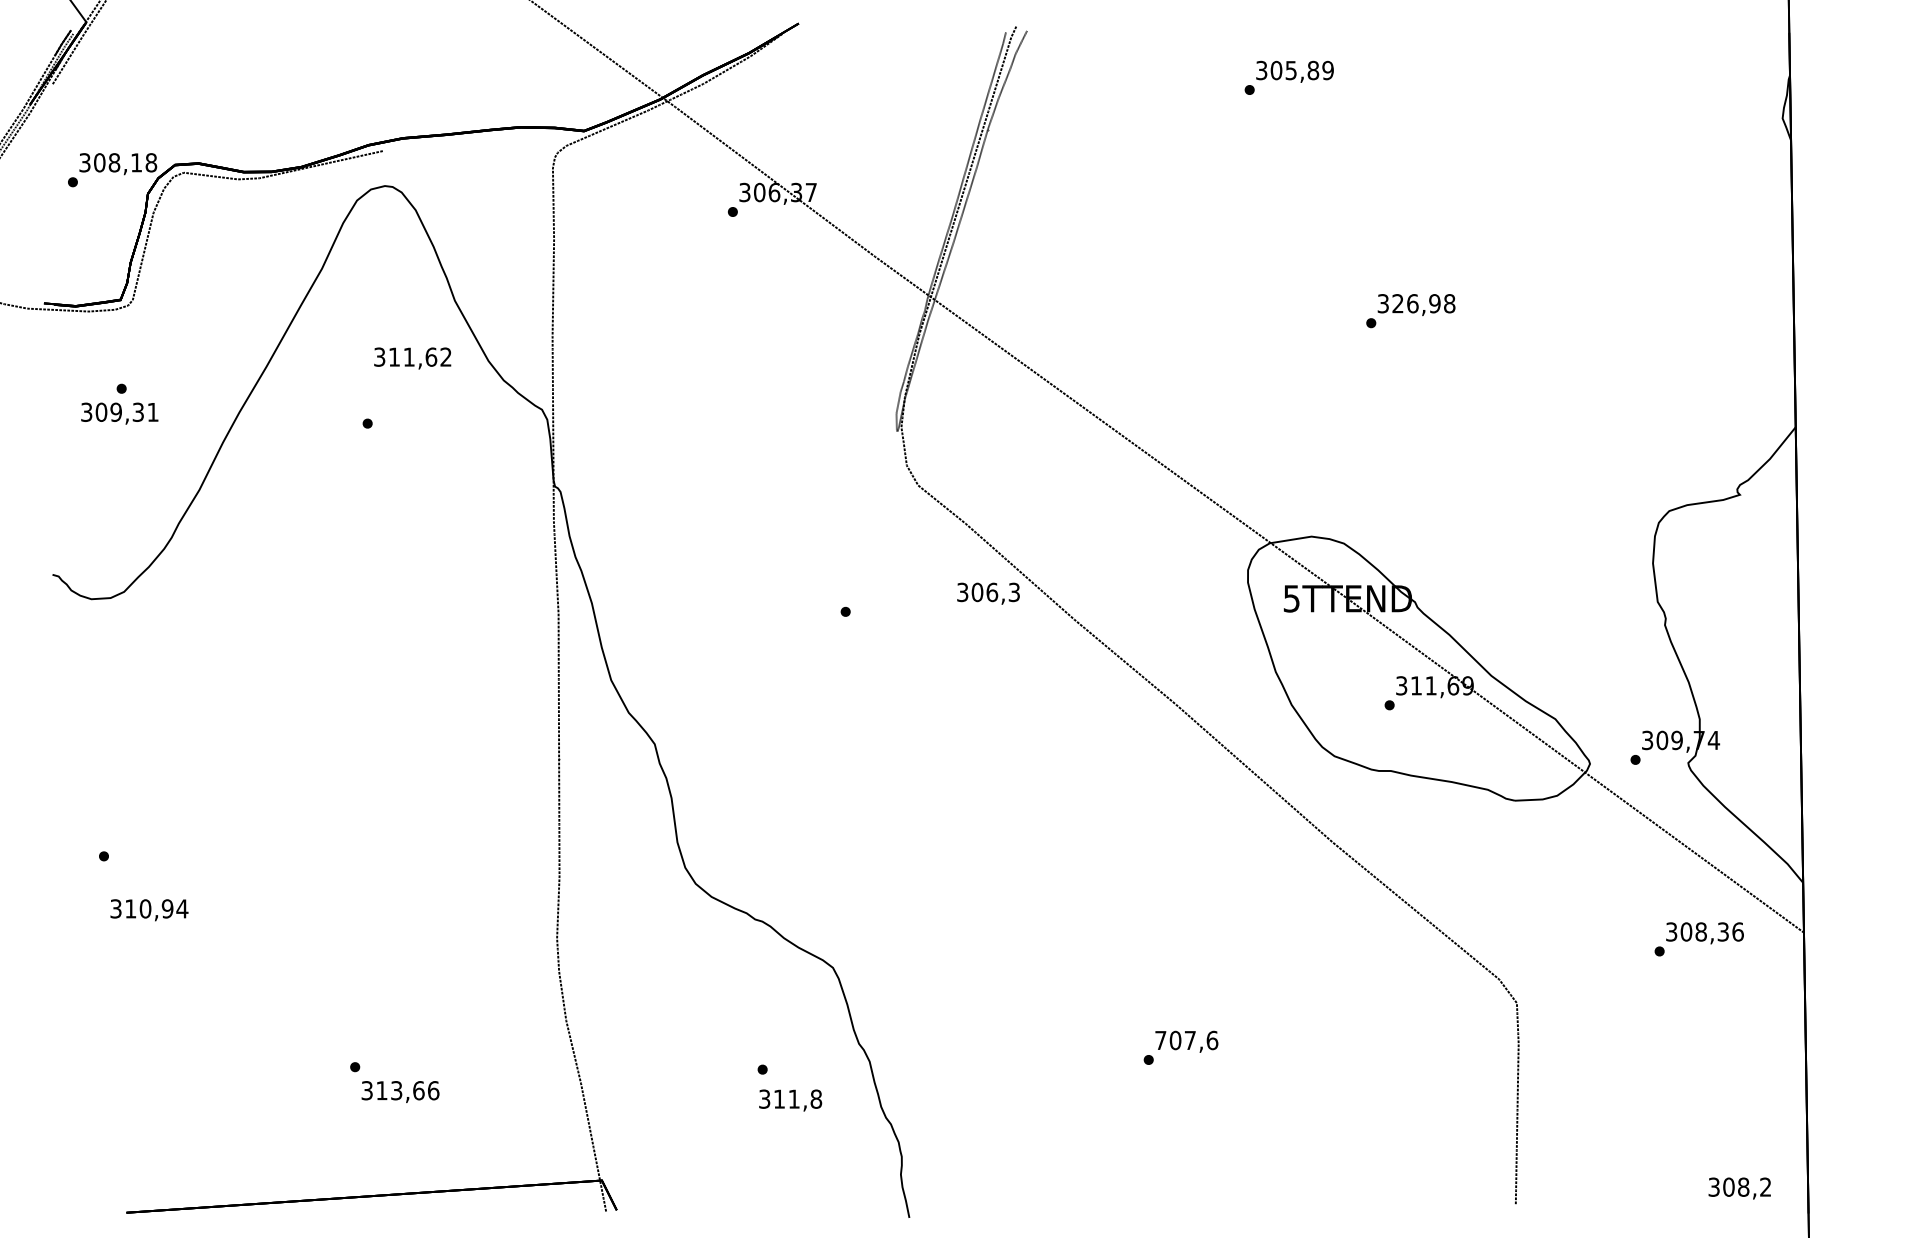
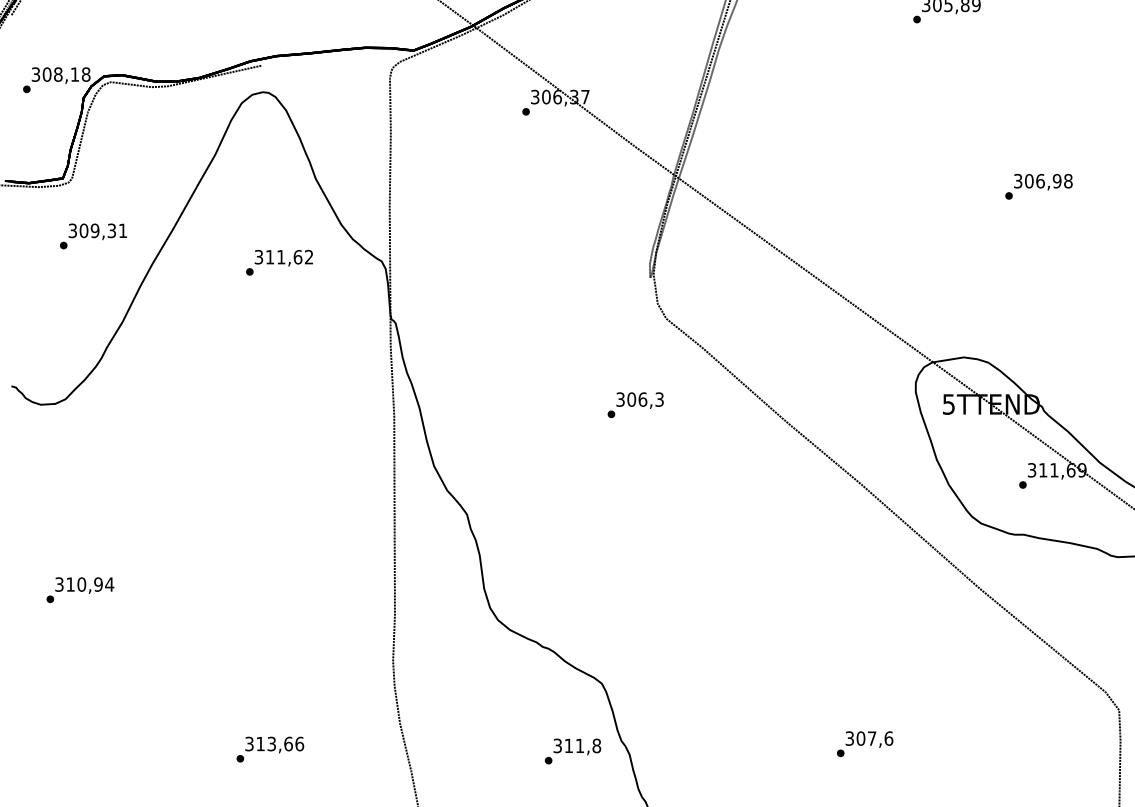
text: (1397, 303) -> (1028, 181), 326,98 -> 306,98
text: (412, 358) -> (283, 258), moved
text: (119, 413) -> (97, 231), moved
text: (988, 593) -> (640, 400), moved
text: (149, 910) -> (84, 585), moved
text: (1160, 1040) -> (849, 738), 707,6 -> 307,6
text: (400, 1091) -> (274, 744), moved
text: (790, 1100) -> (577, 746), moved

